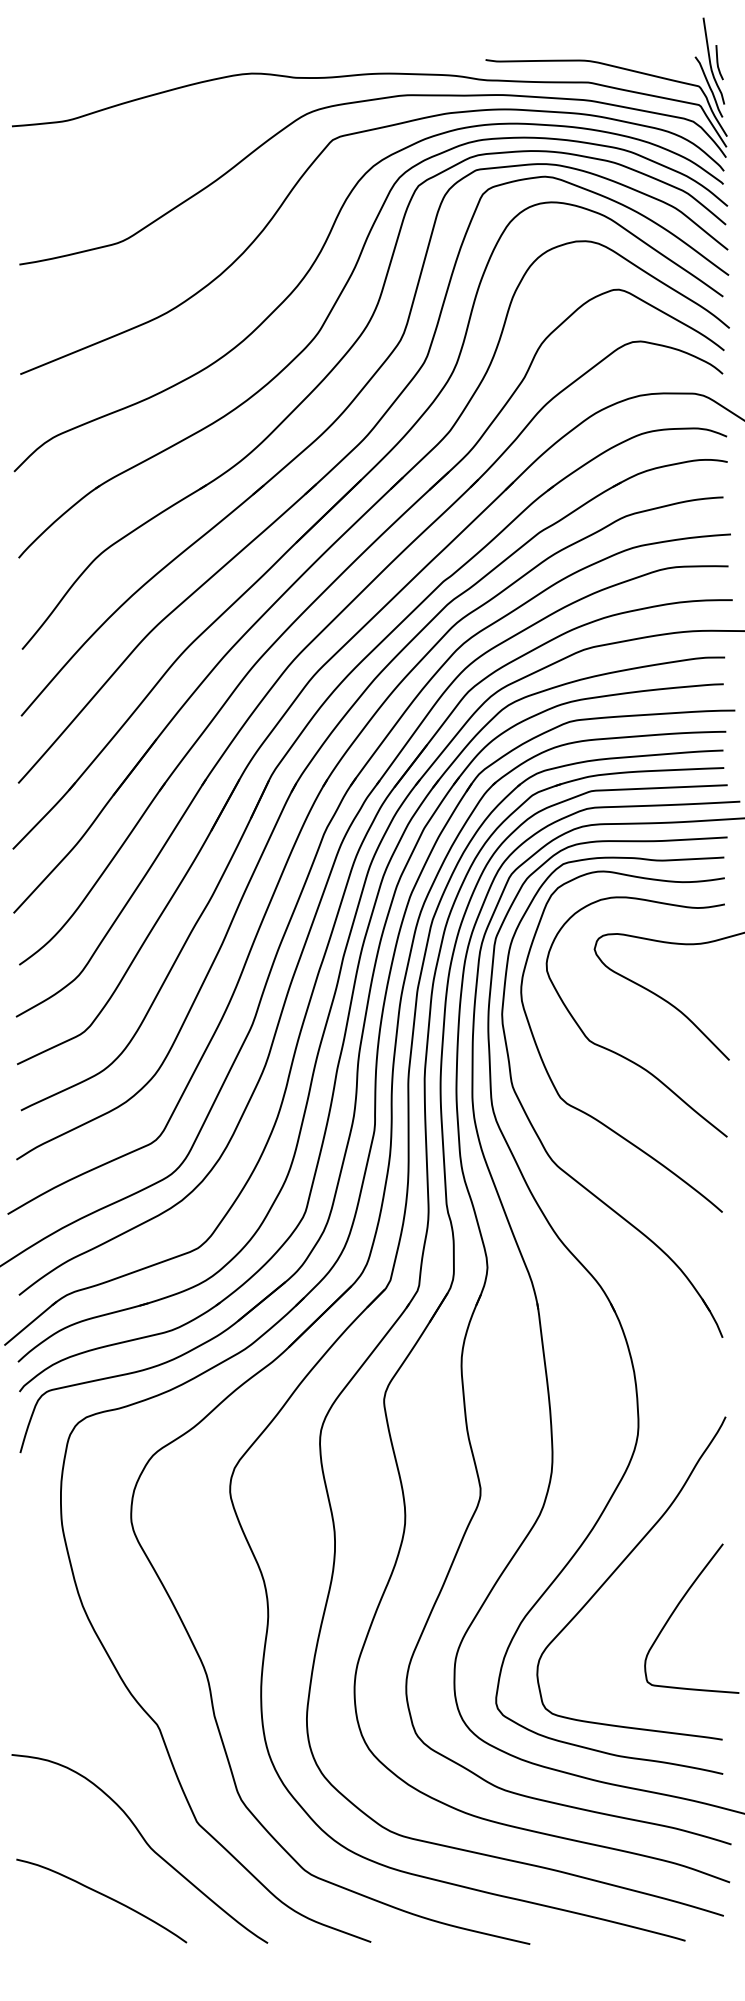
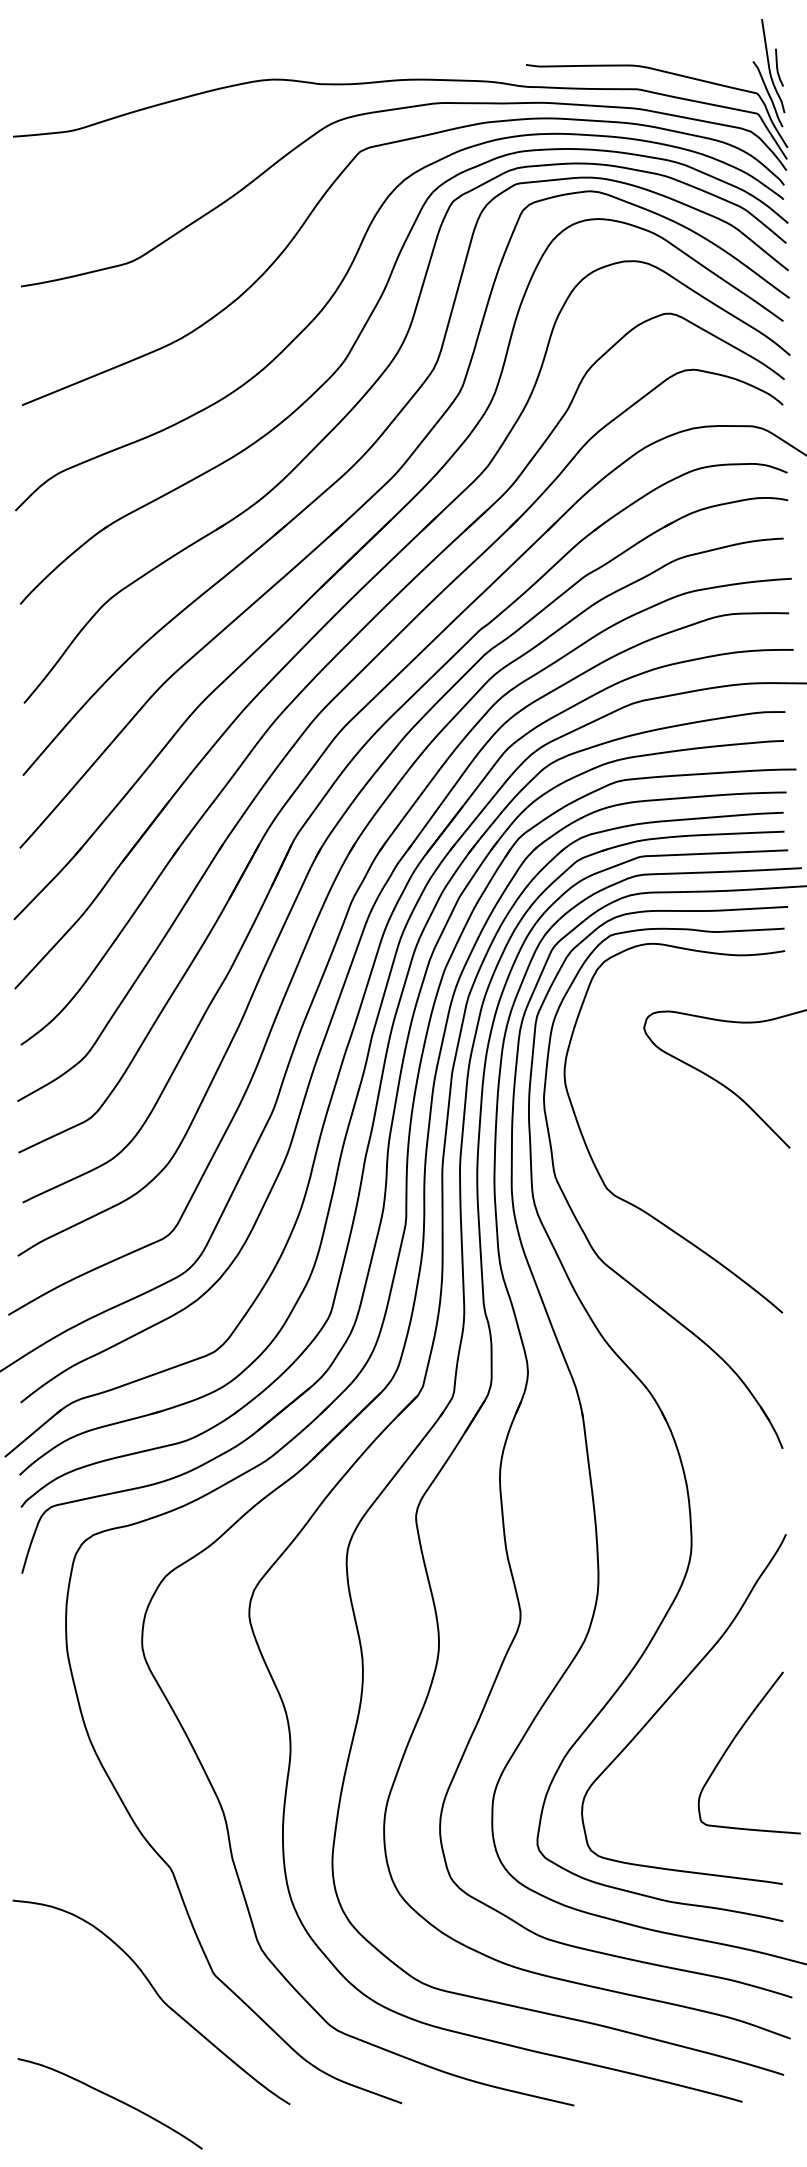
curve: (618, 1053) -> (669, 1140), removed
curve: (103, 1896) -> (112, 2098), moved

